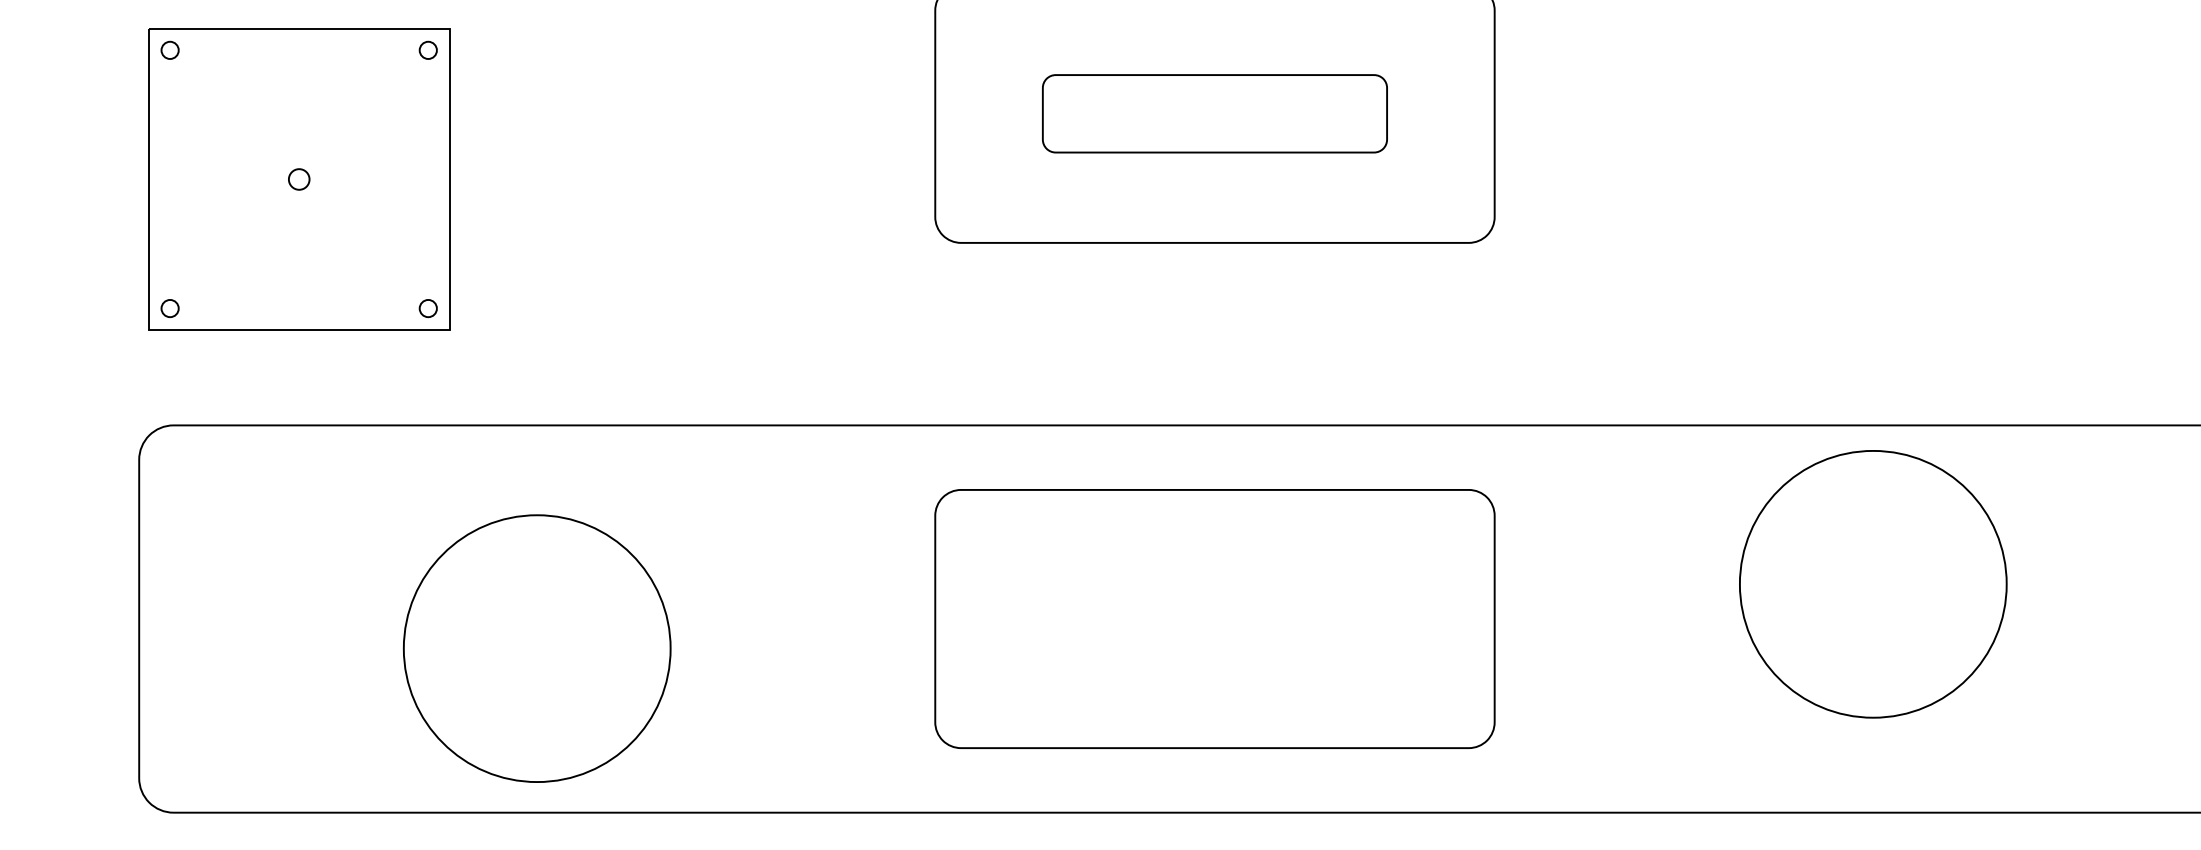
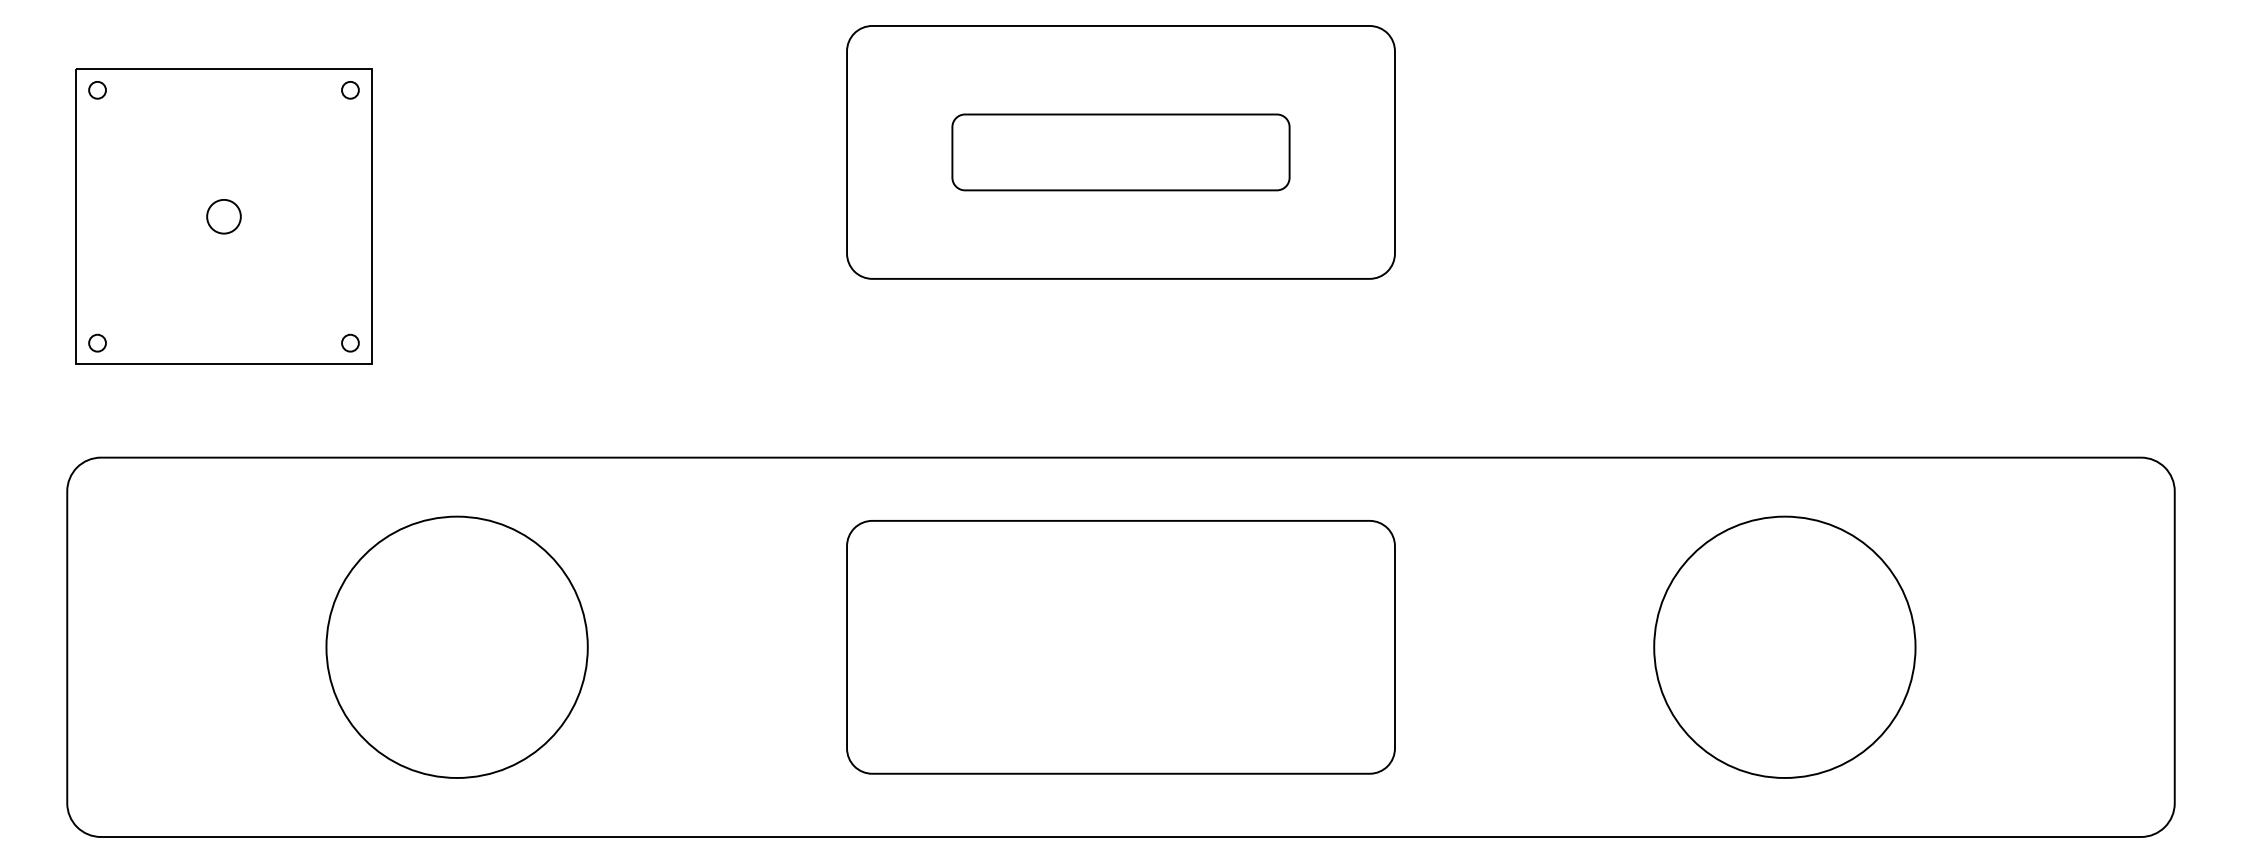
circle: (298, 179) -> (223, 216), size x1.67
circle: (1872, 583) -> (1784, 646), moved
circle: (536, 647) -> (456, 646), moved

